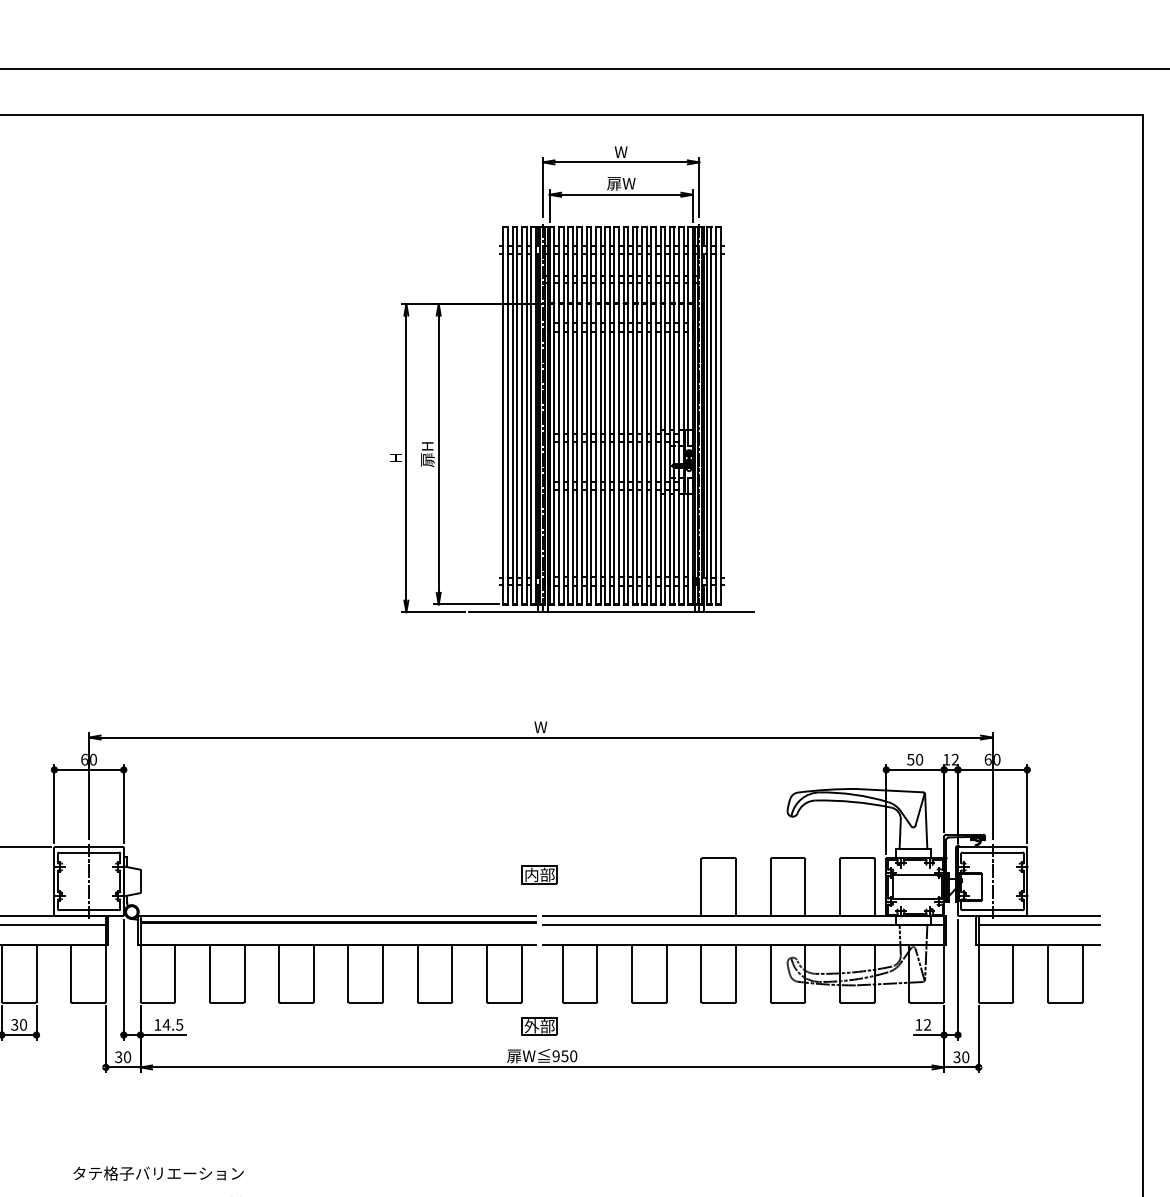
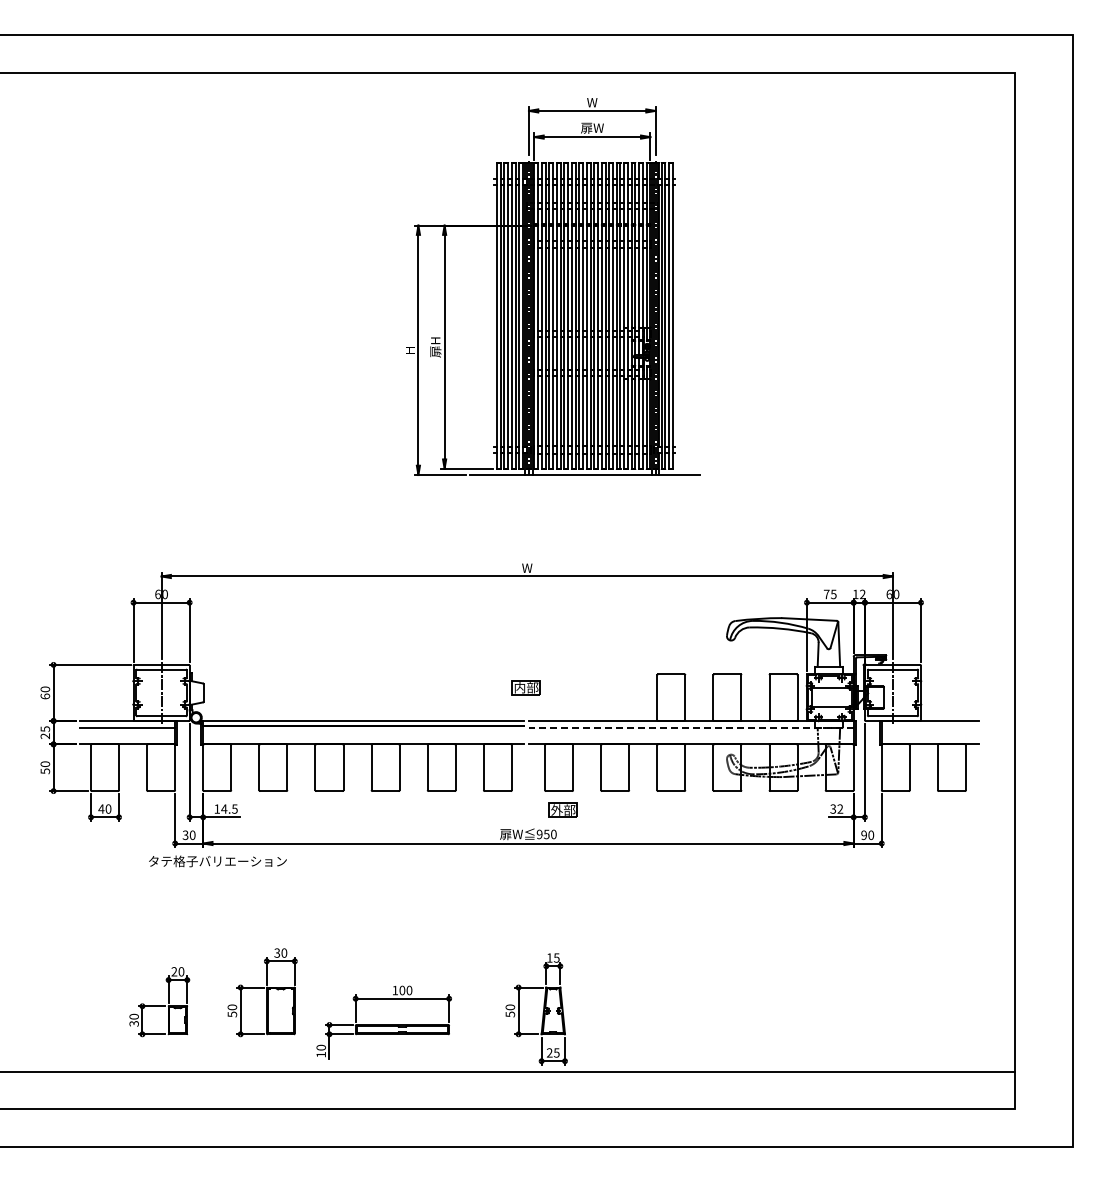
text: (914, 759) -> (829, 594), 50 -> 75
line: (742, 925) -> (690, 728), solid -> dashed
line: (1038, 925) -> (930, 728), removed
text: (14, 1024) -> (101, 808), 30 -> 40
text: (919, 1024) -> (833, 808), 12 -> 32
part: (538, 1025) -> (562, 809), moved
text: (956, 1056) -> (863, 834), 30 -> 90
text: (158, 1173) -> (217, 861), moved

